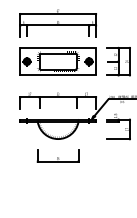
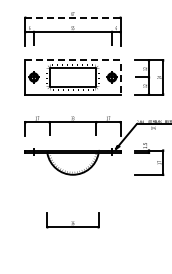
line: (58, 13) -> (73, 17), solid -> dashed
line: (72, 48) -> (90, 60), solid -> dashed
part: (57, 156) -> (72, 220), moved

